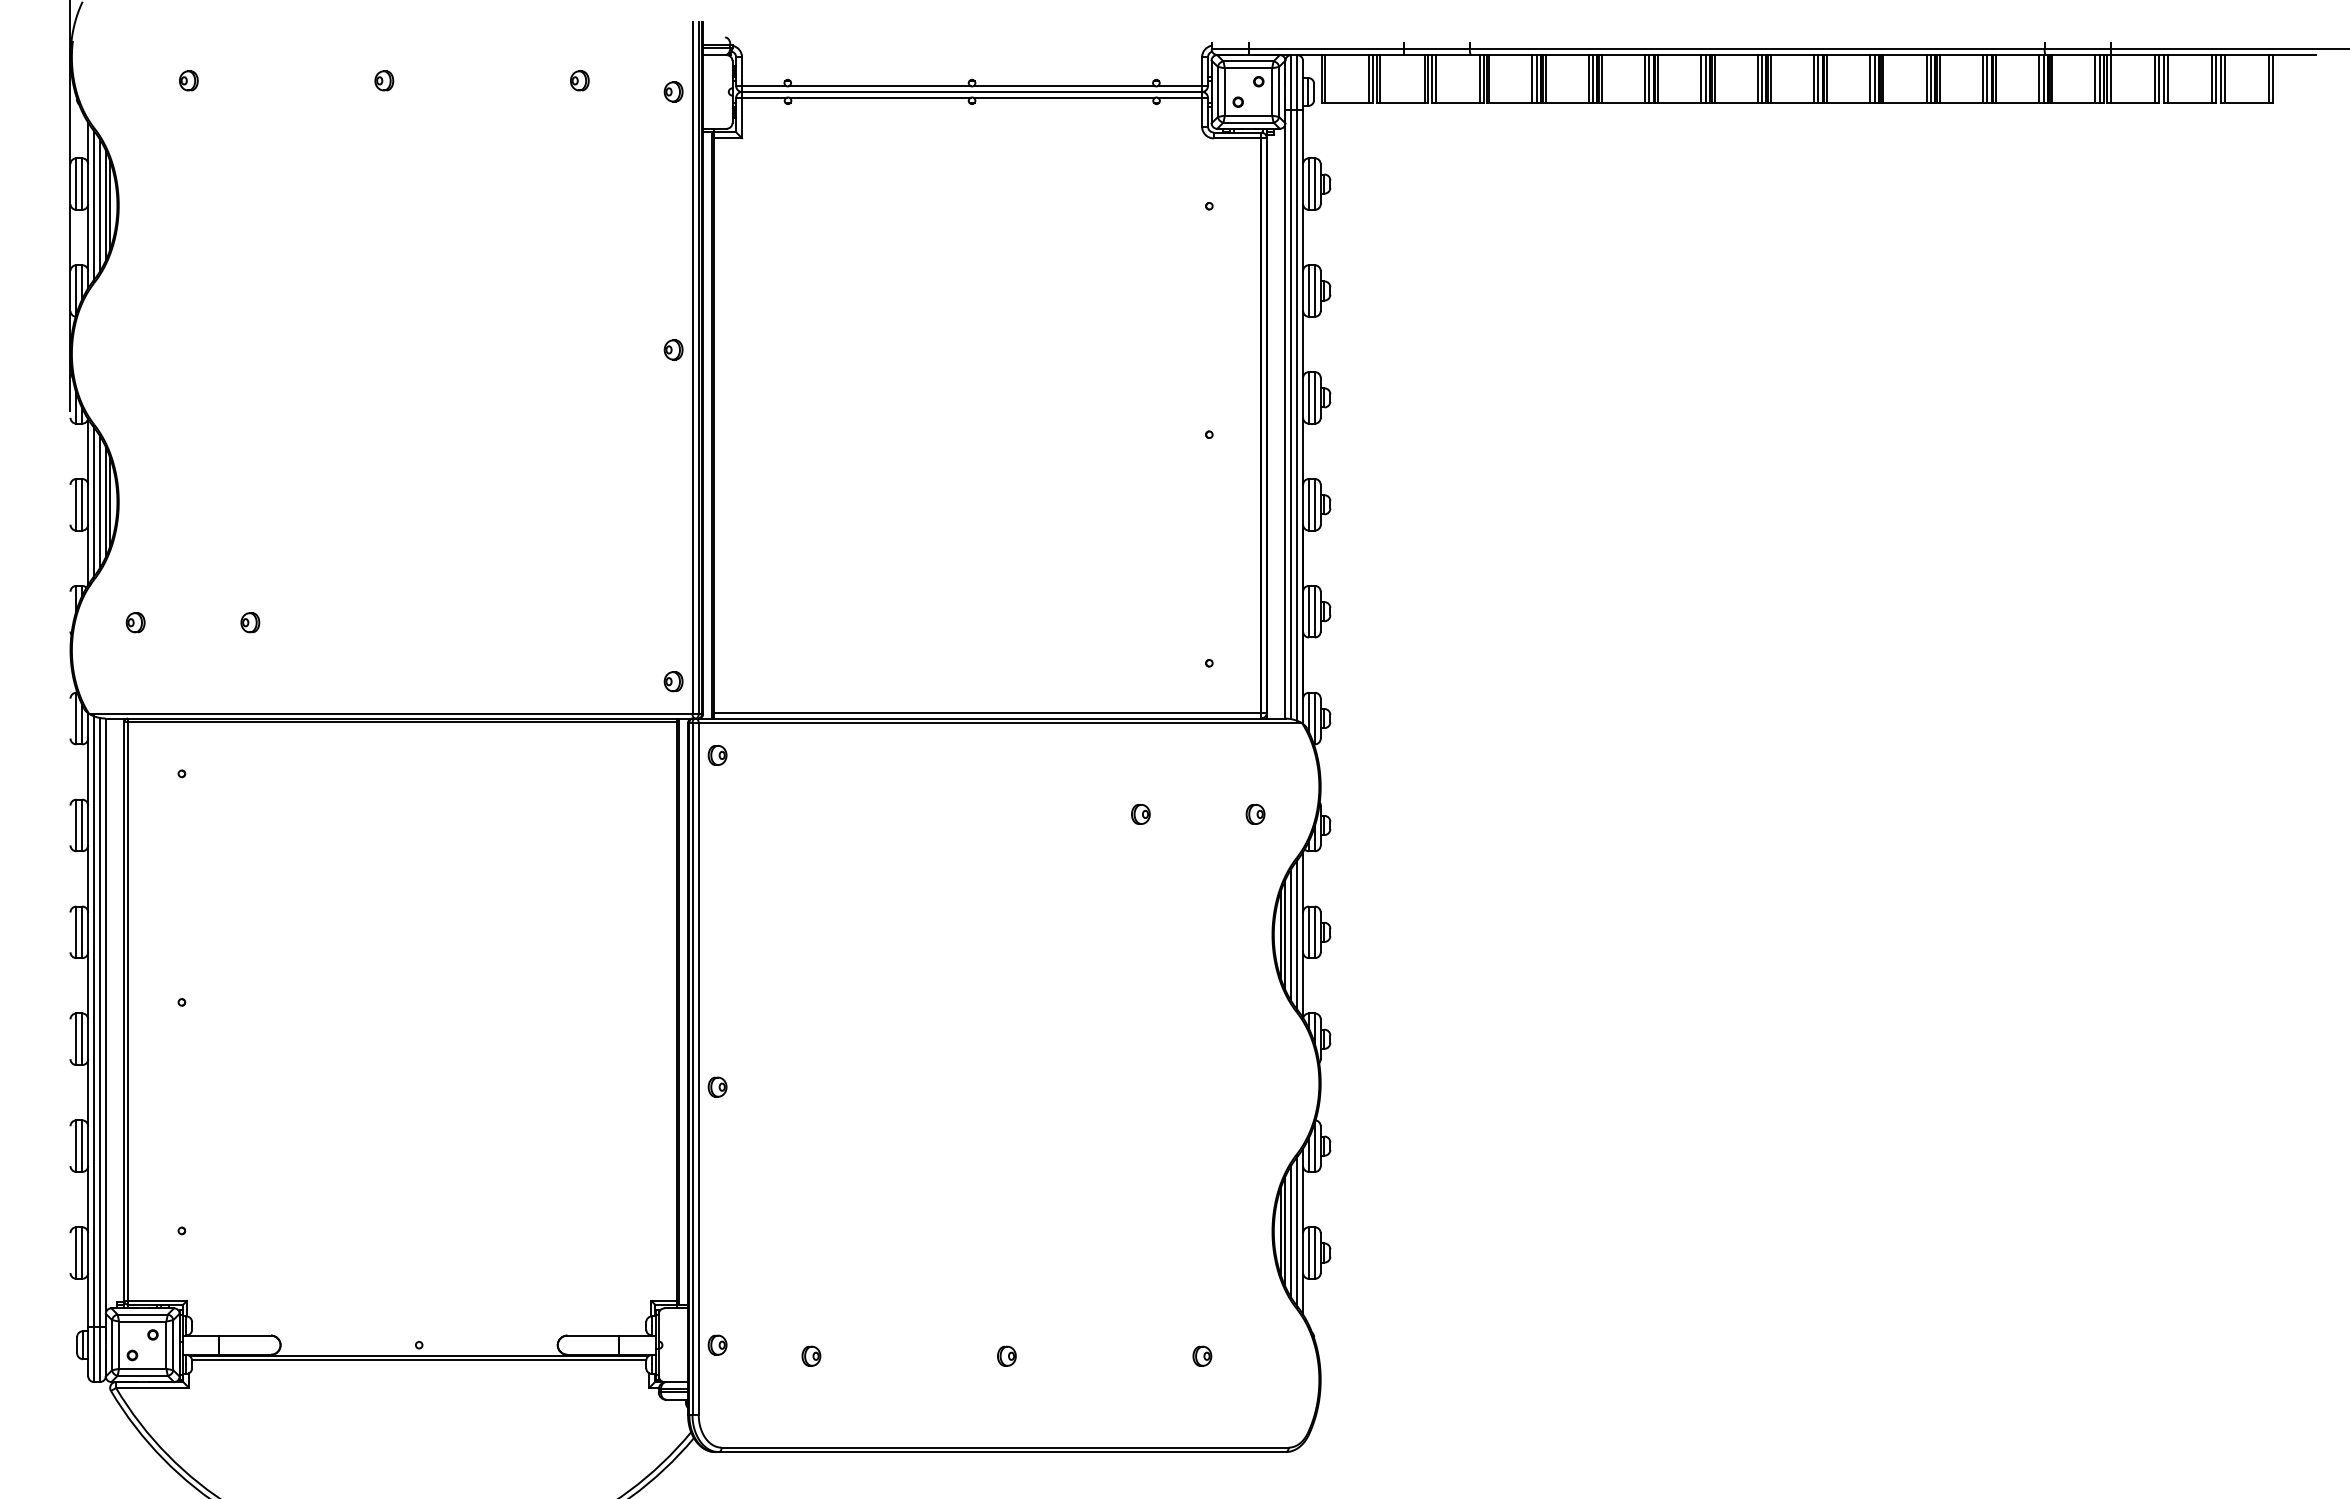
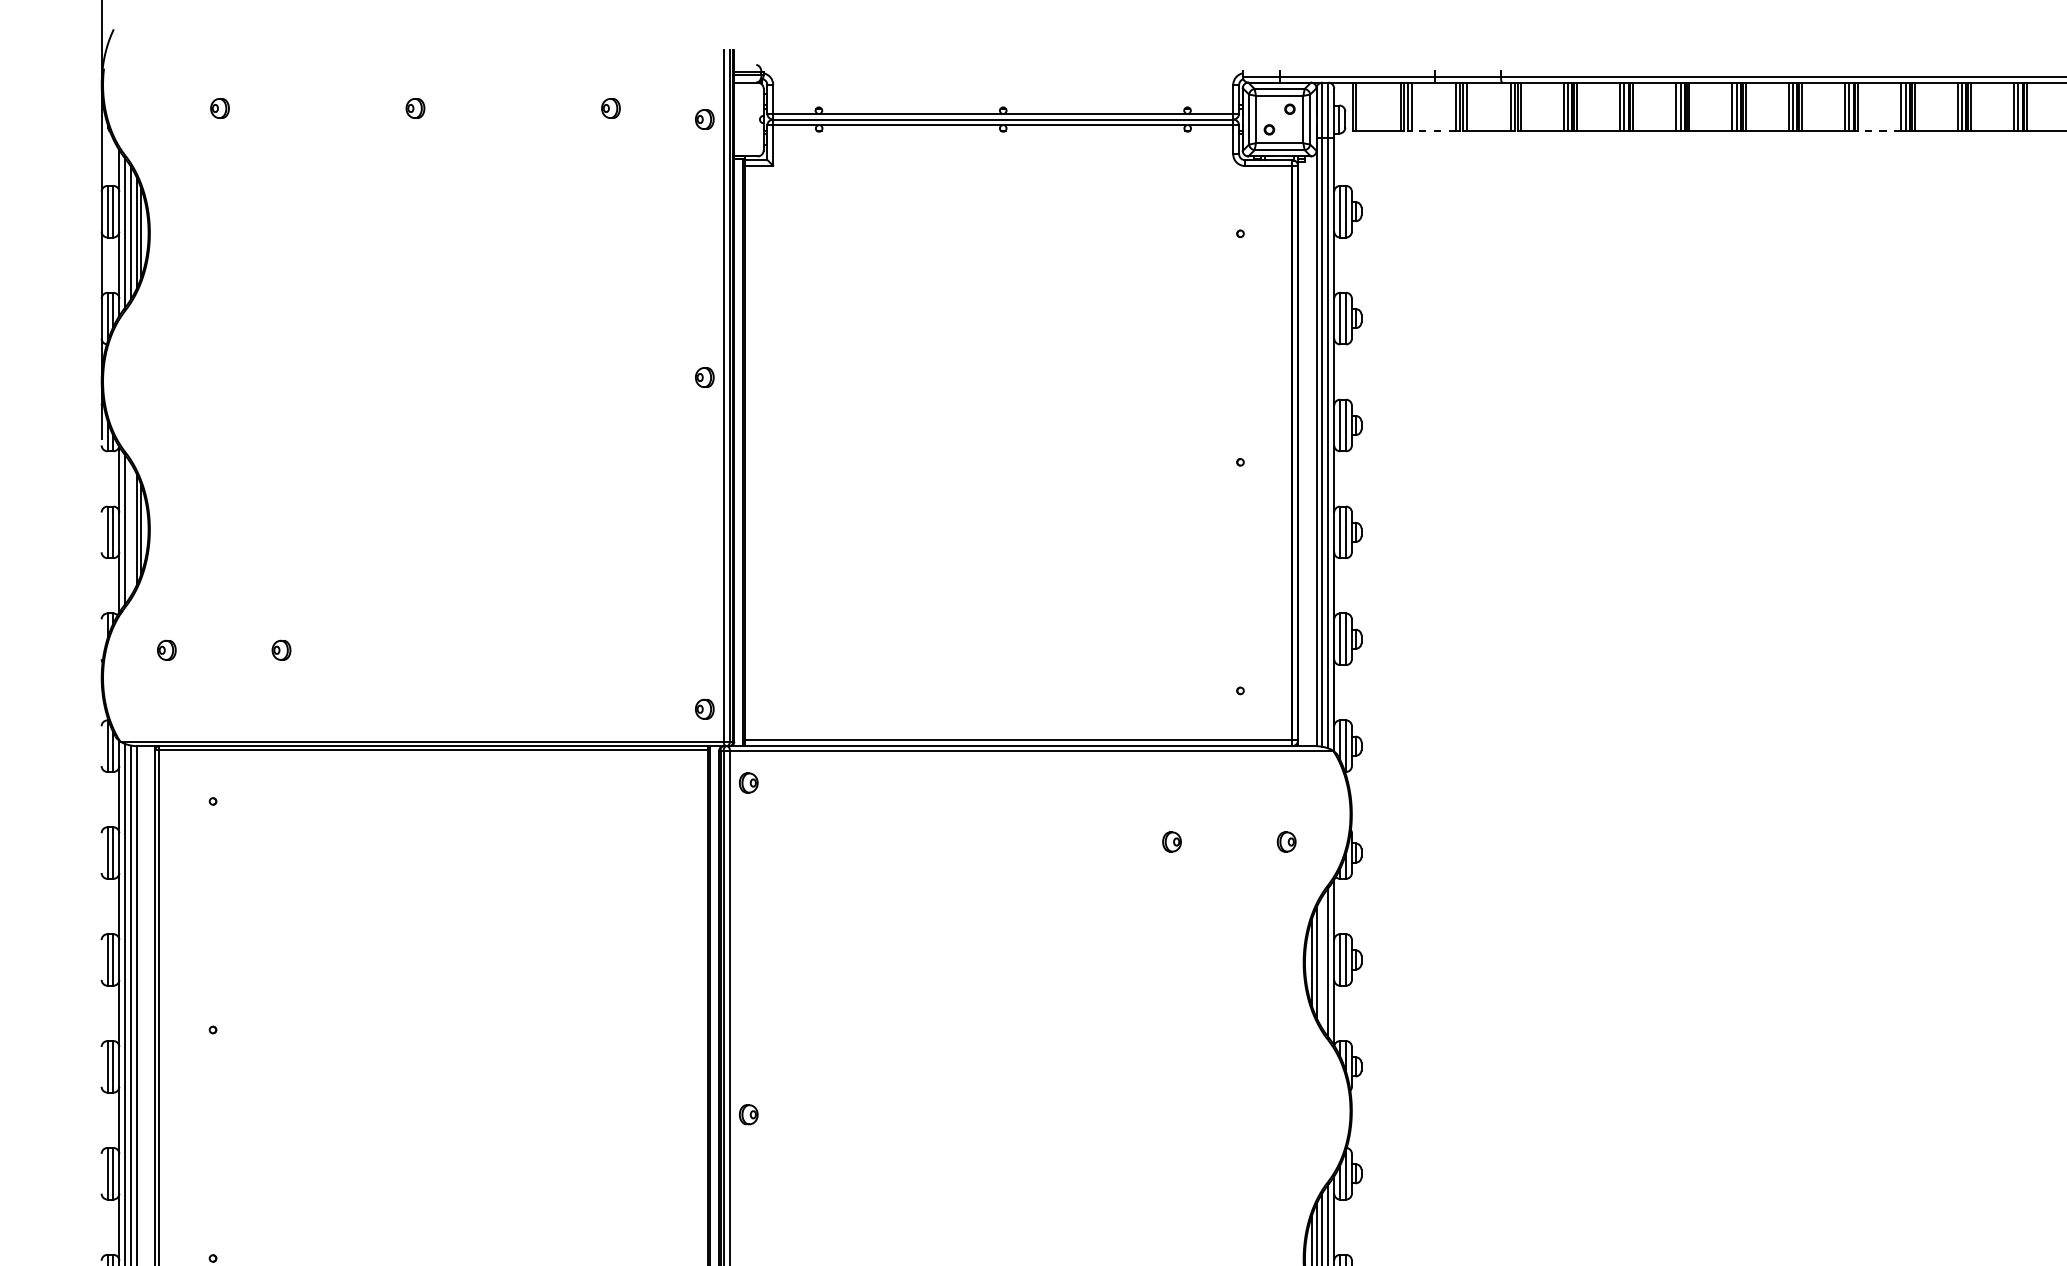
line: (1402, 103) -> (1433, 131), solid -> dashed
line: (1848, 103) -> (1879, 131), solid -> dashed
line: (99, 502) -> (130, 530), removed
line: (1291, 935) -> (1322, 963), removed

